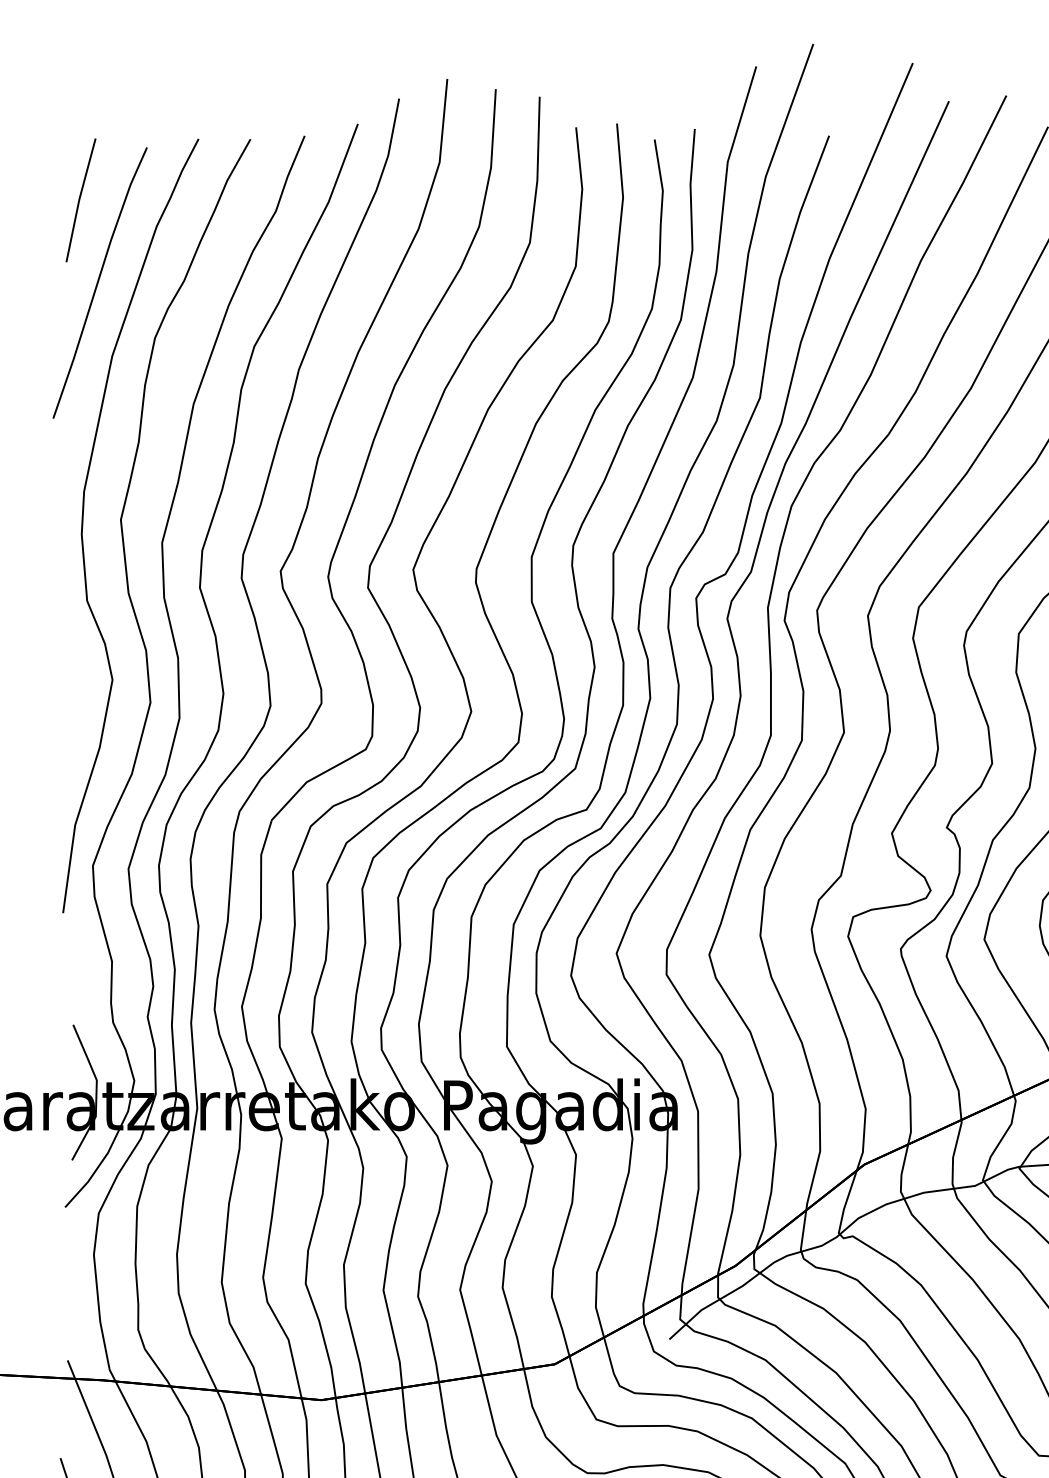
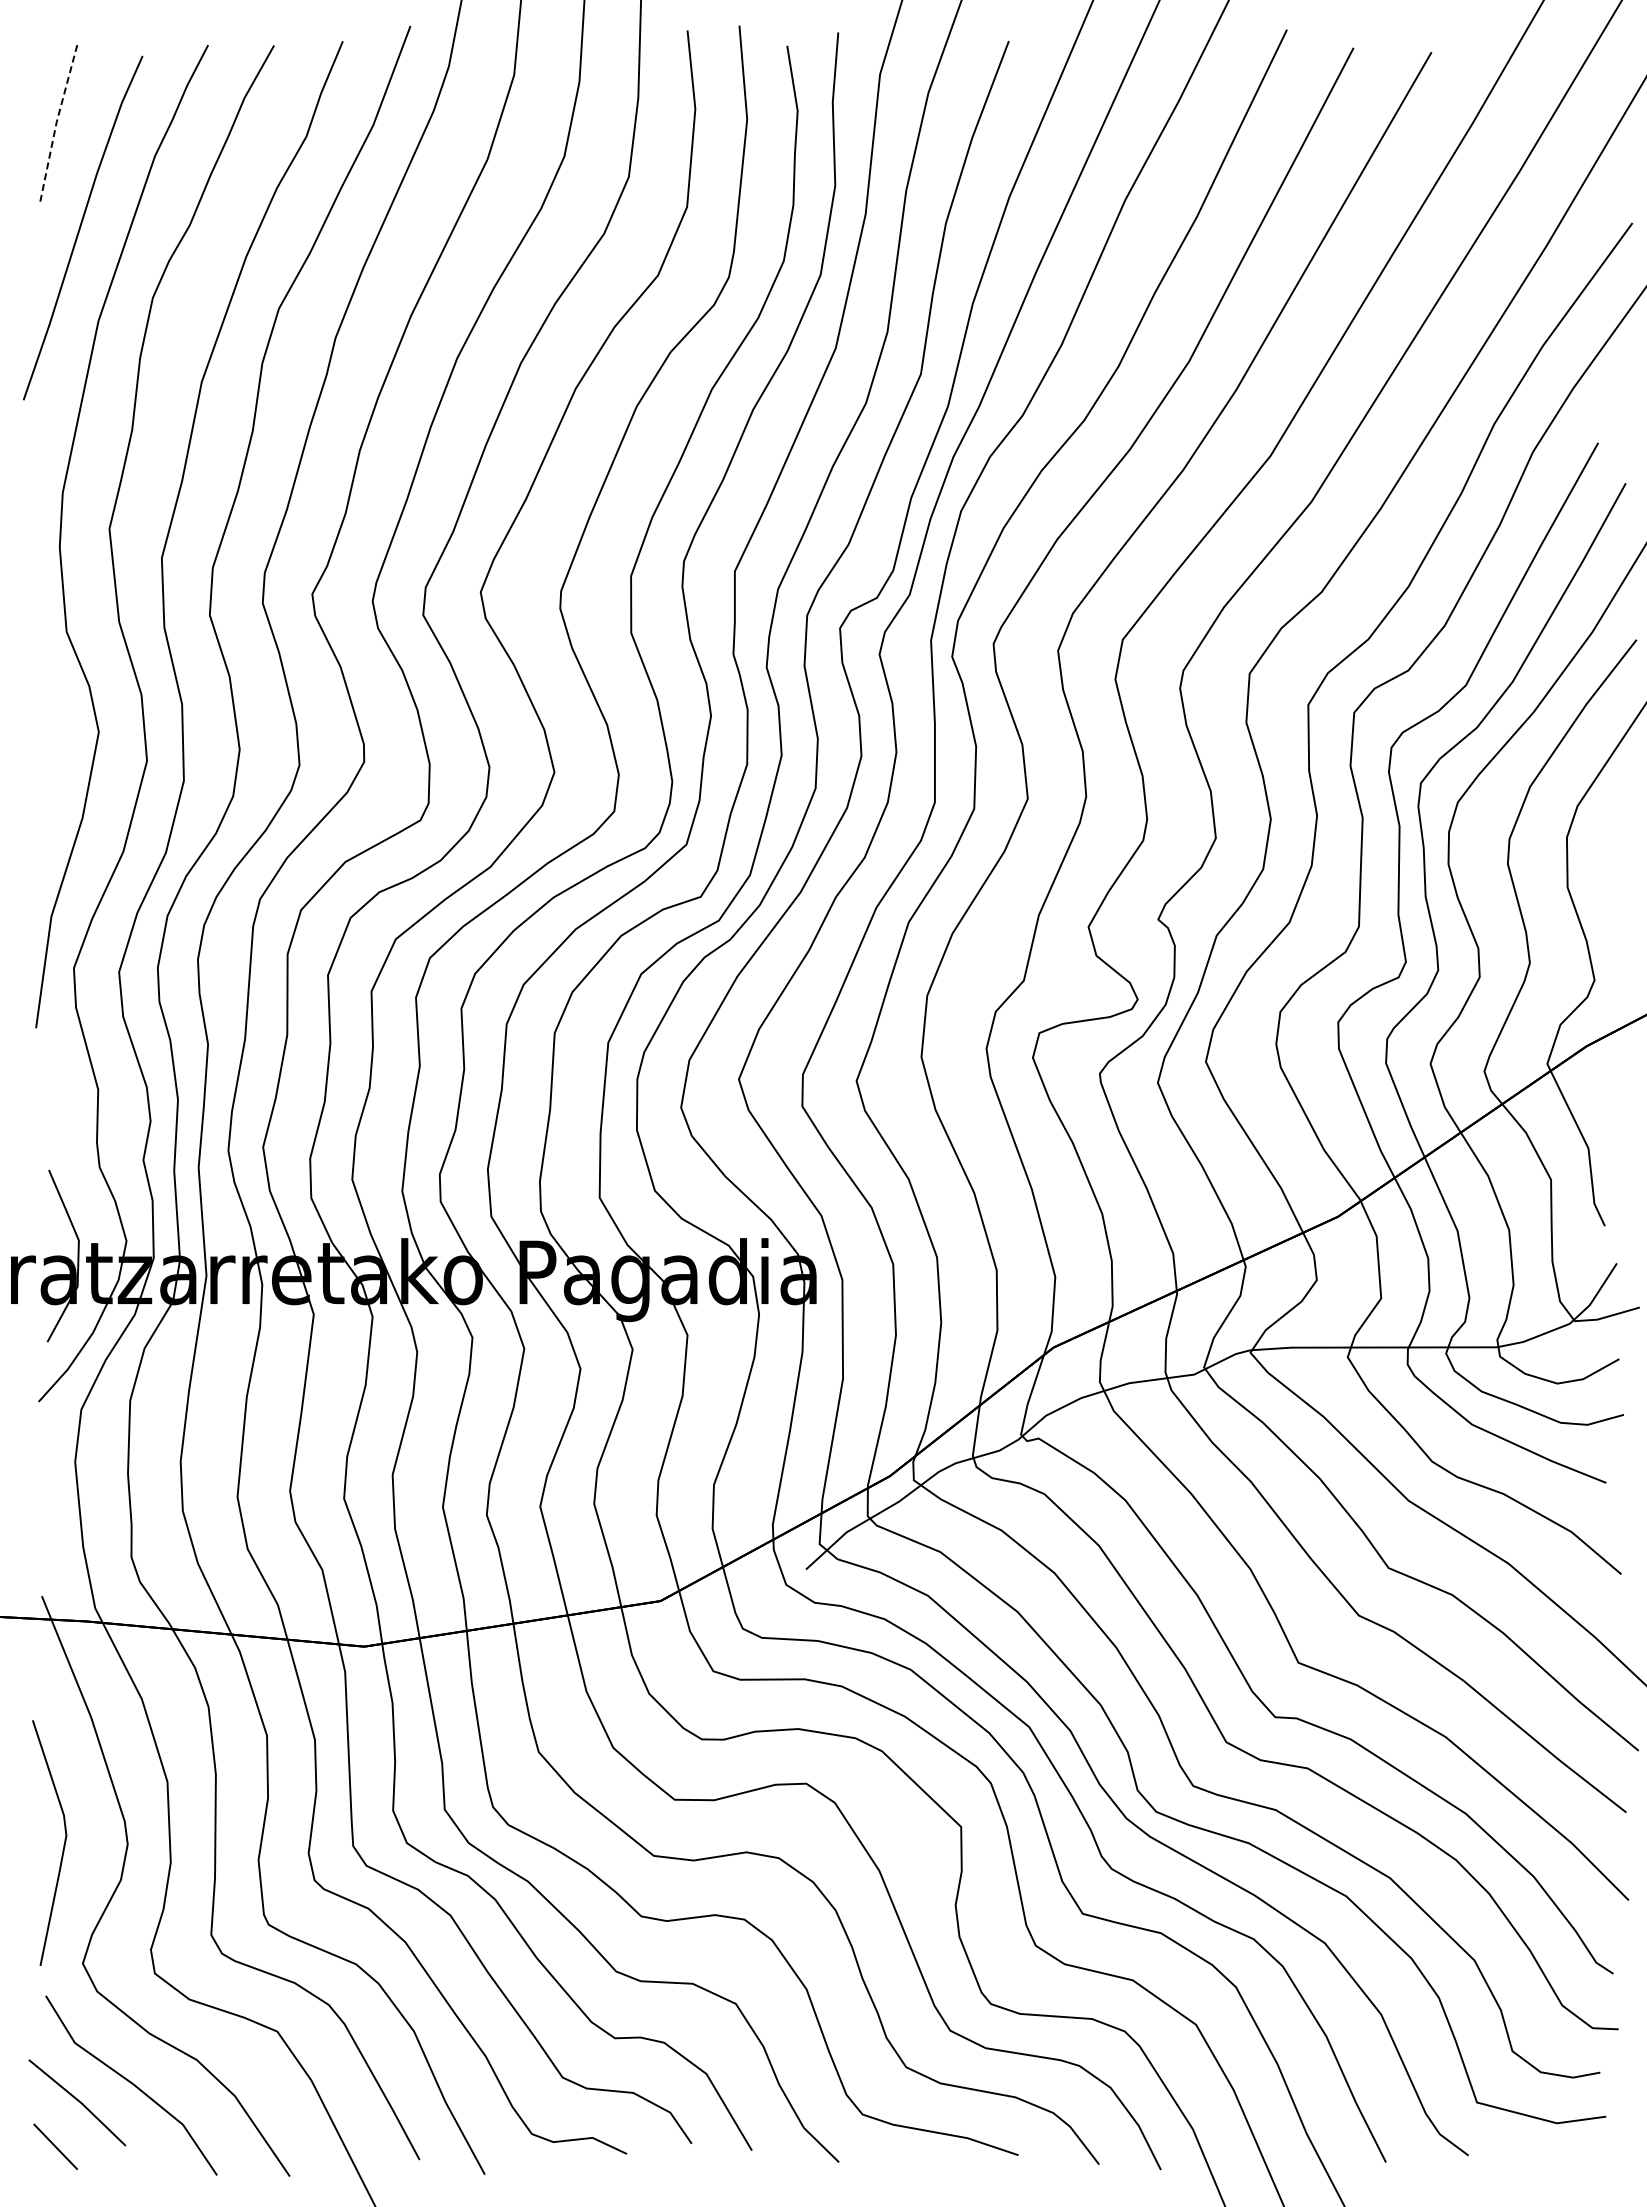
line: (79, 199) -> (56, 121), solid -> dashed

